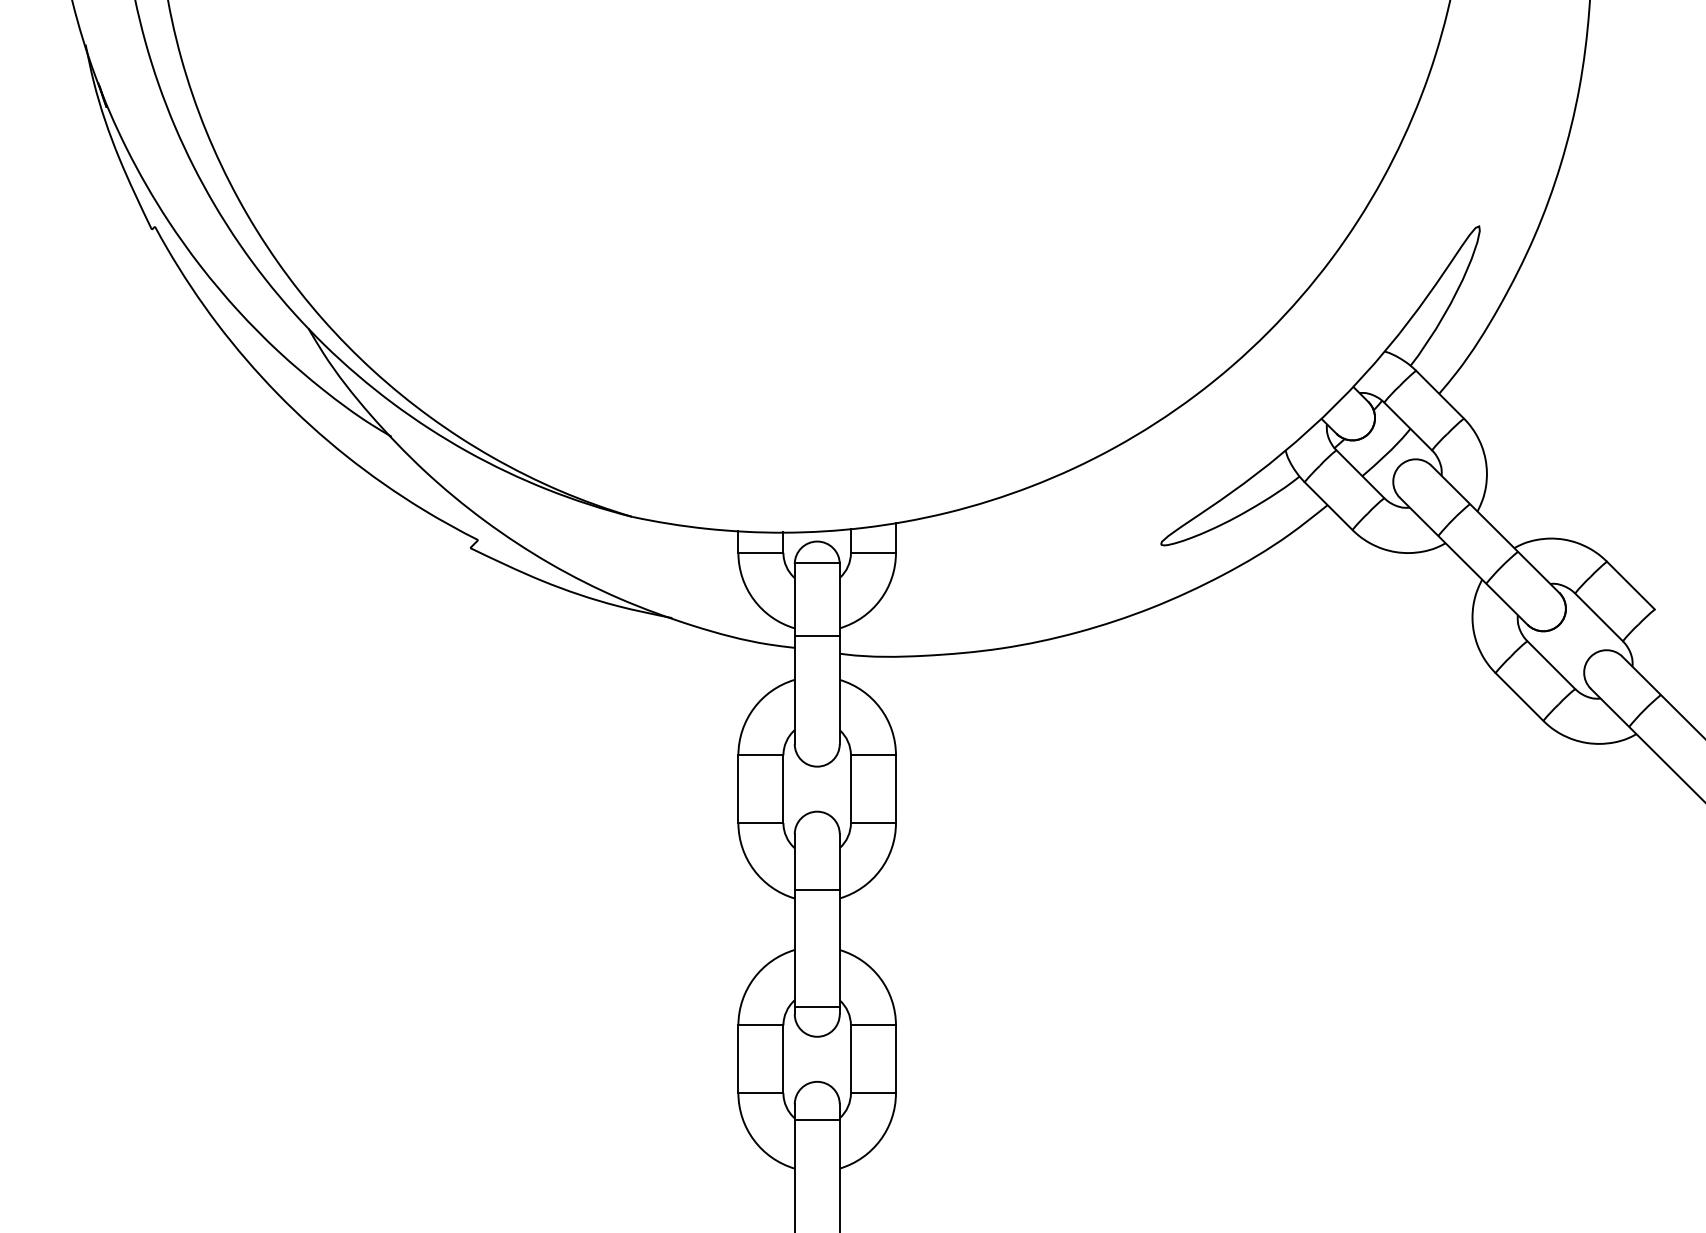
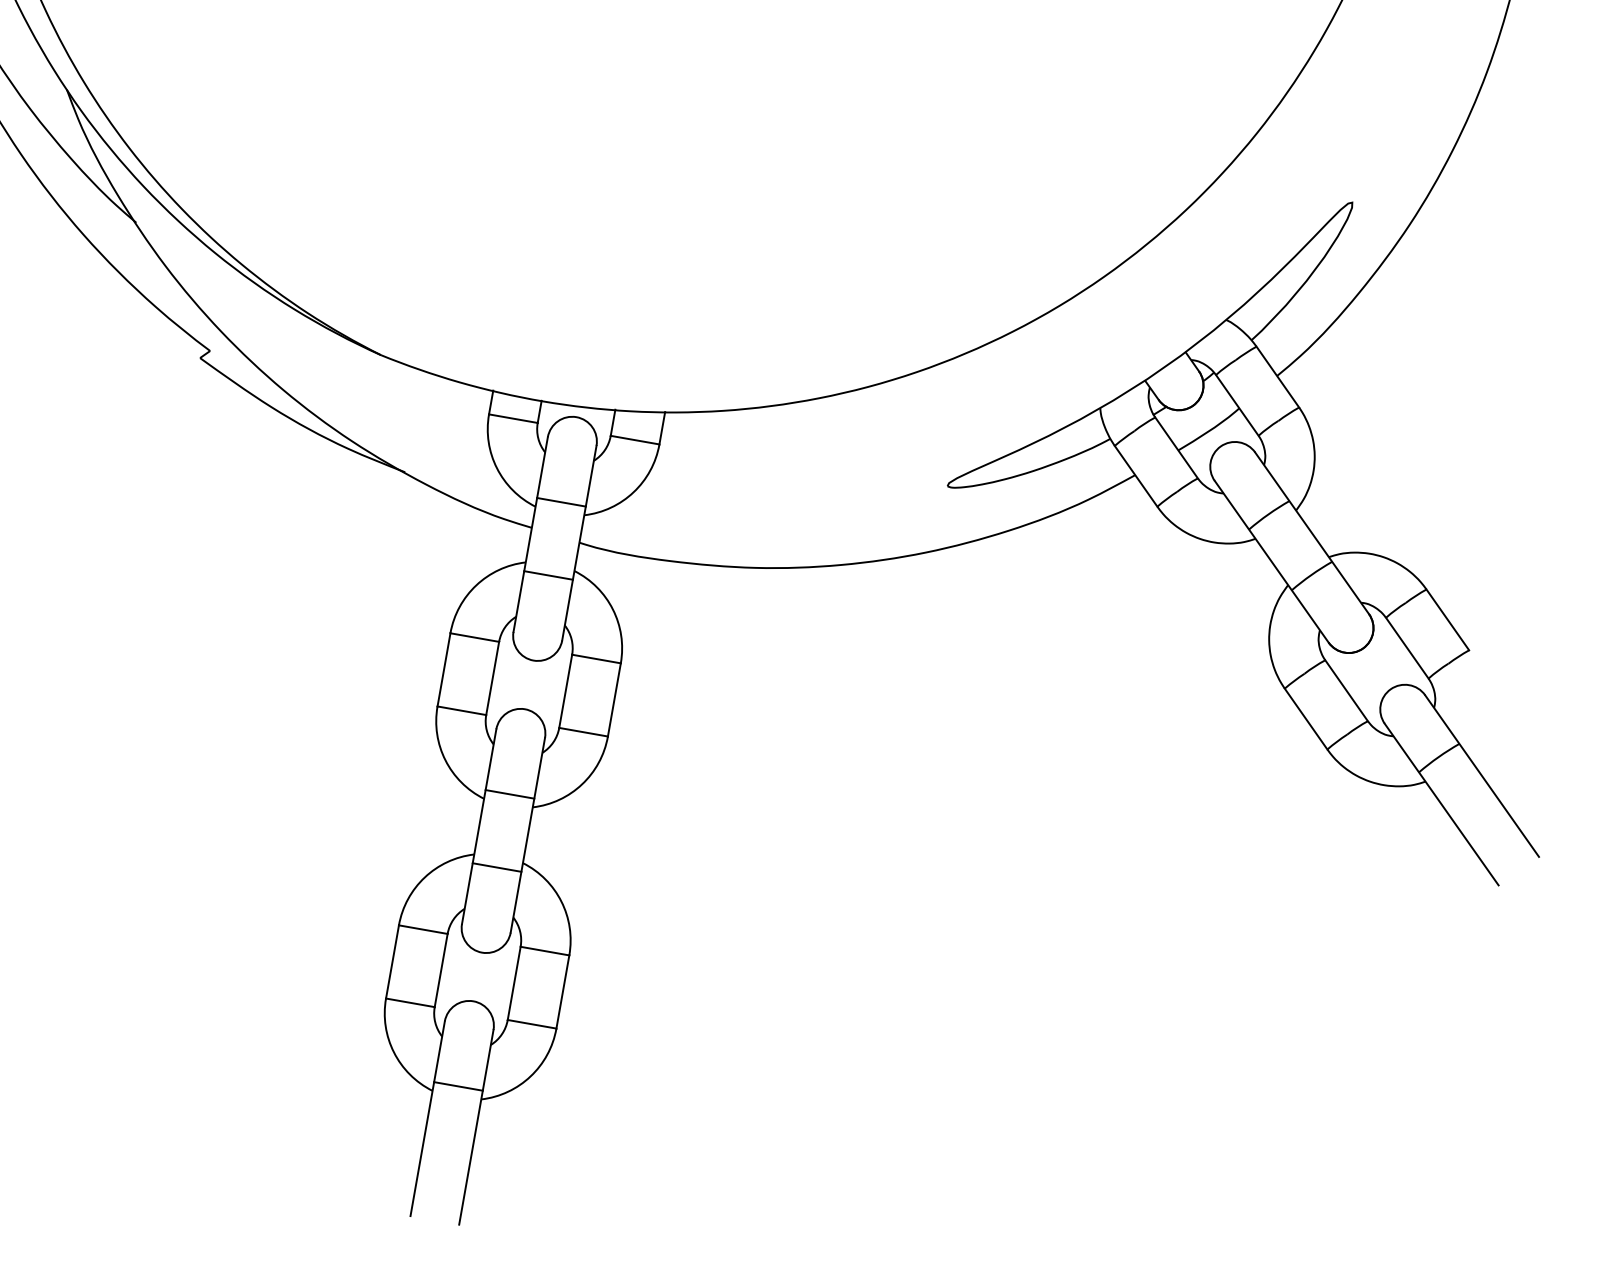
line: (816, 563) -> (560, 502), moved
line: (816, 635) -> (547, 574), moved
line: (816, 1007) -> (496, 867), moved
line: (816, 1119) -> (457, 1086), moved

